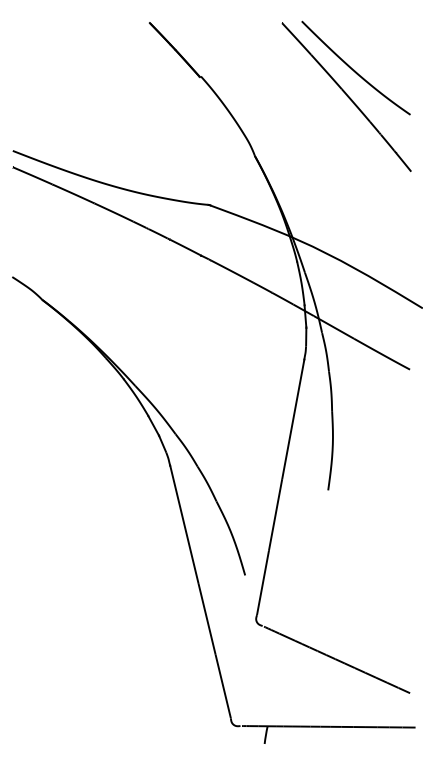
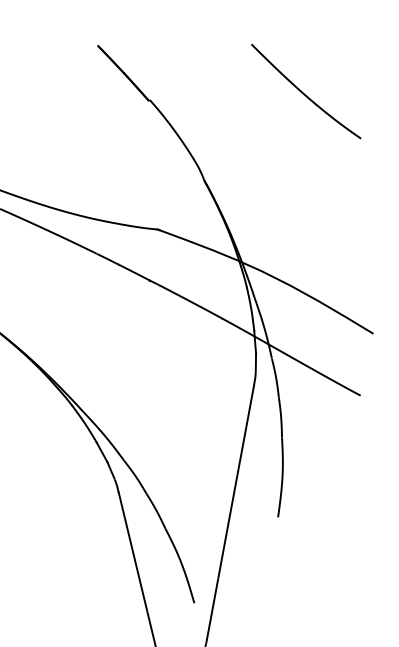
part: (346, 96) -> (296, 120), removed

